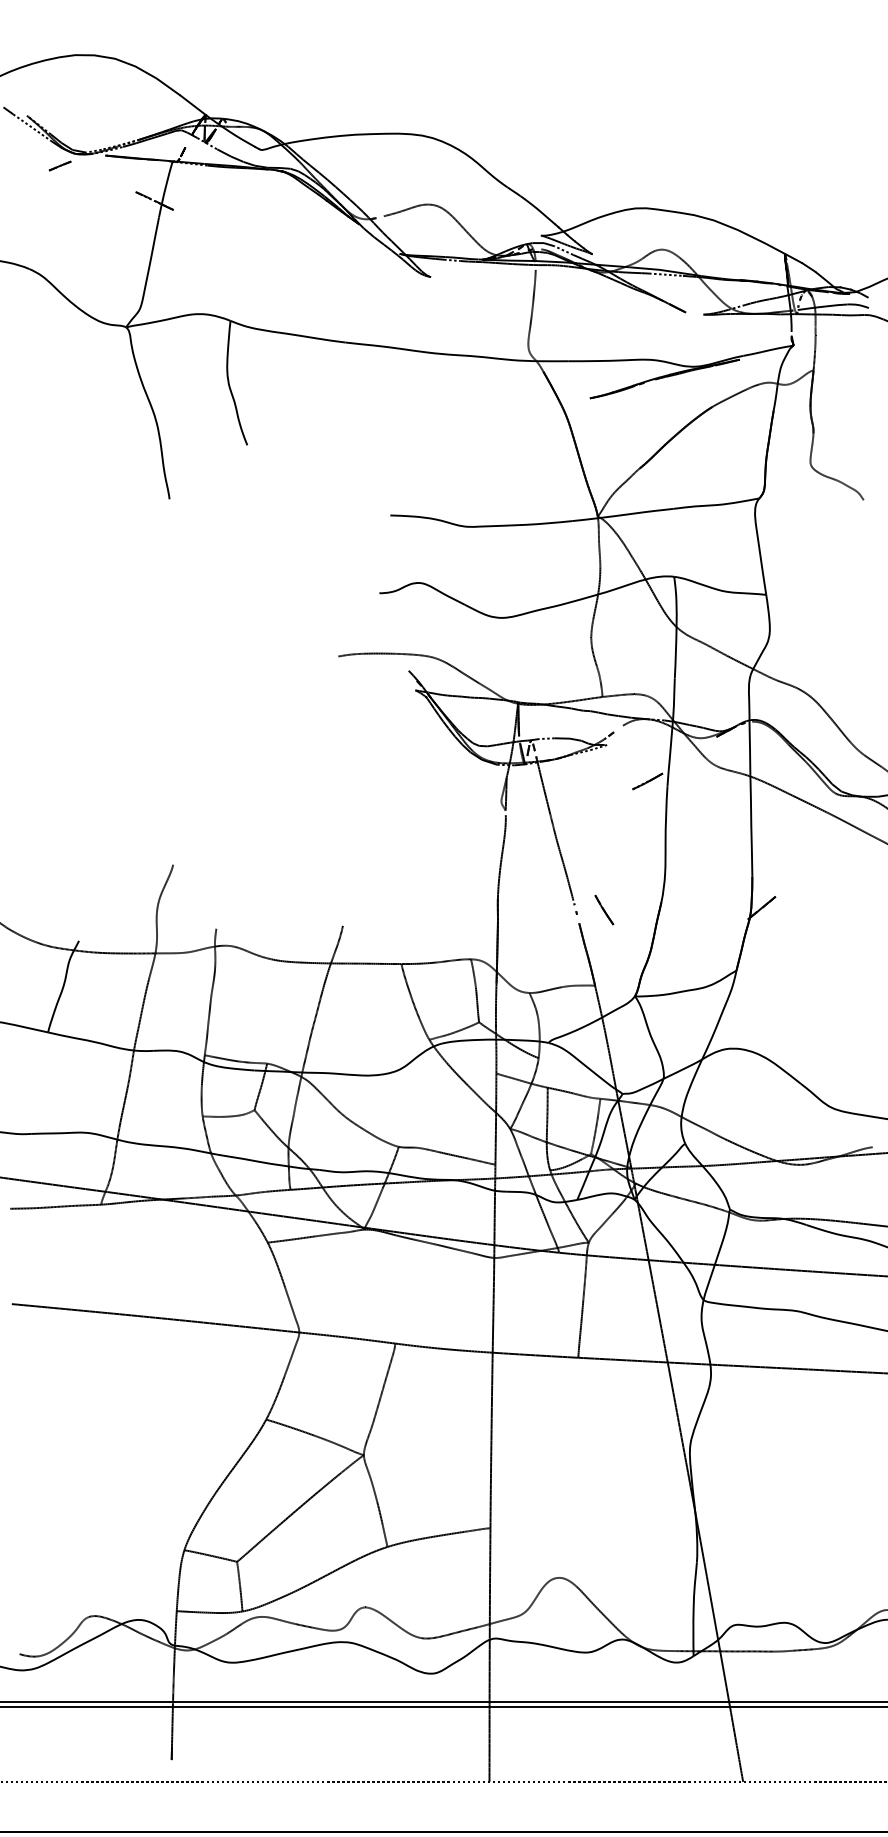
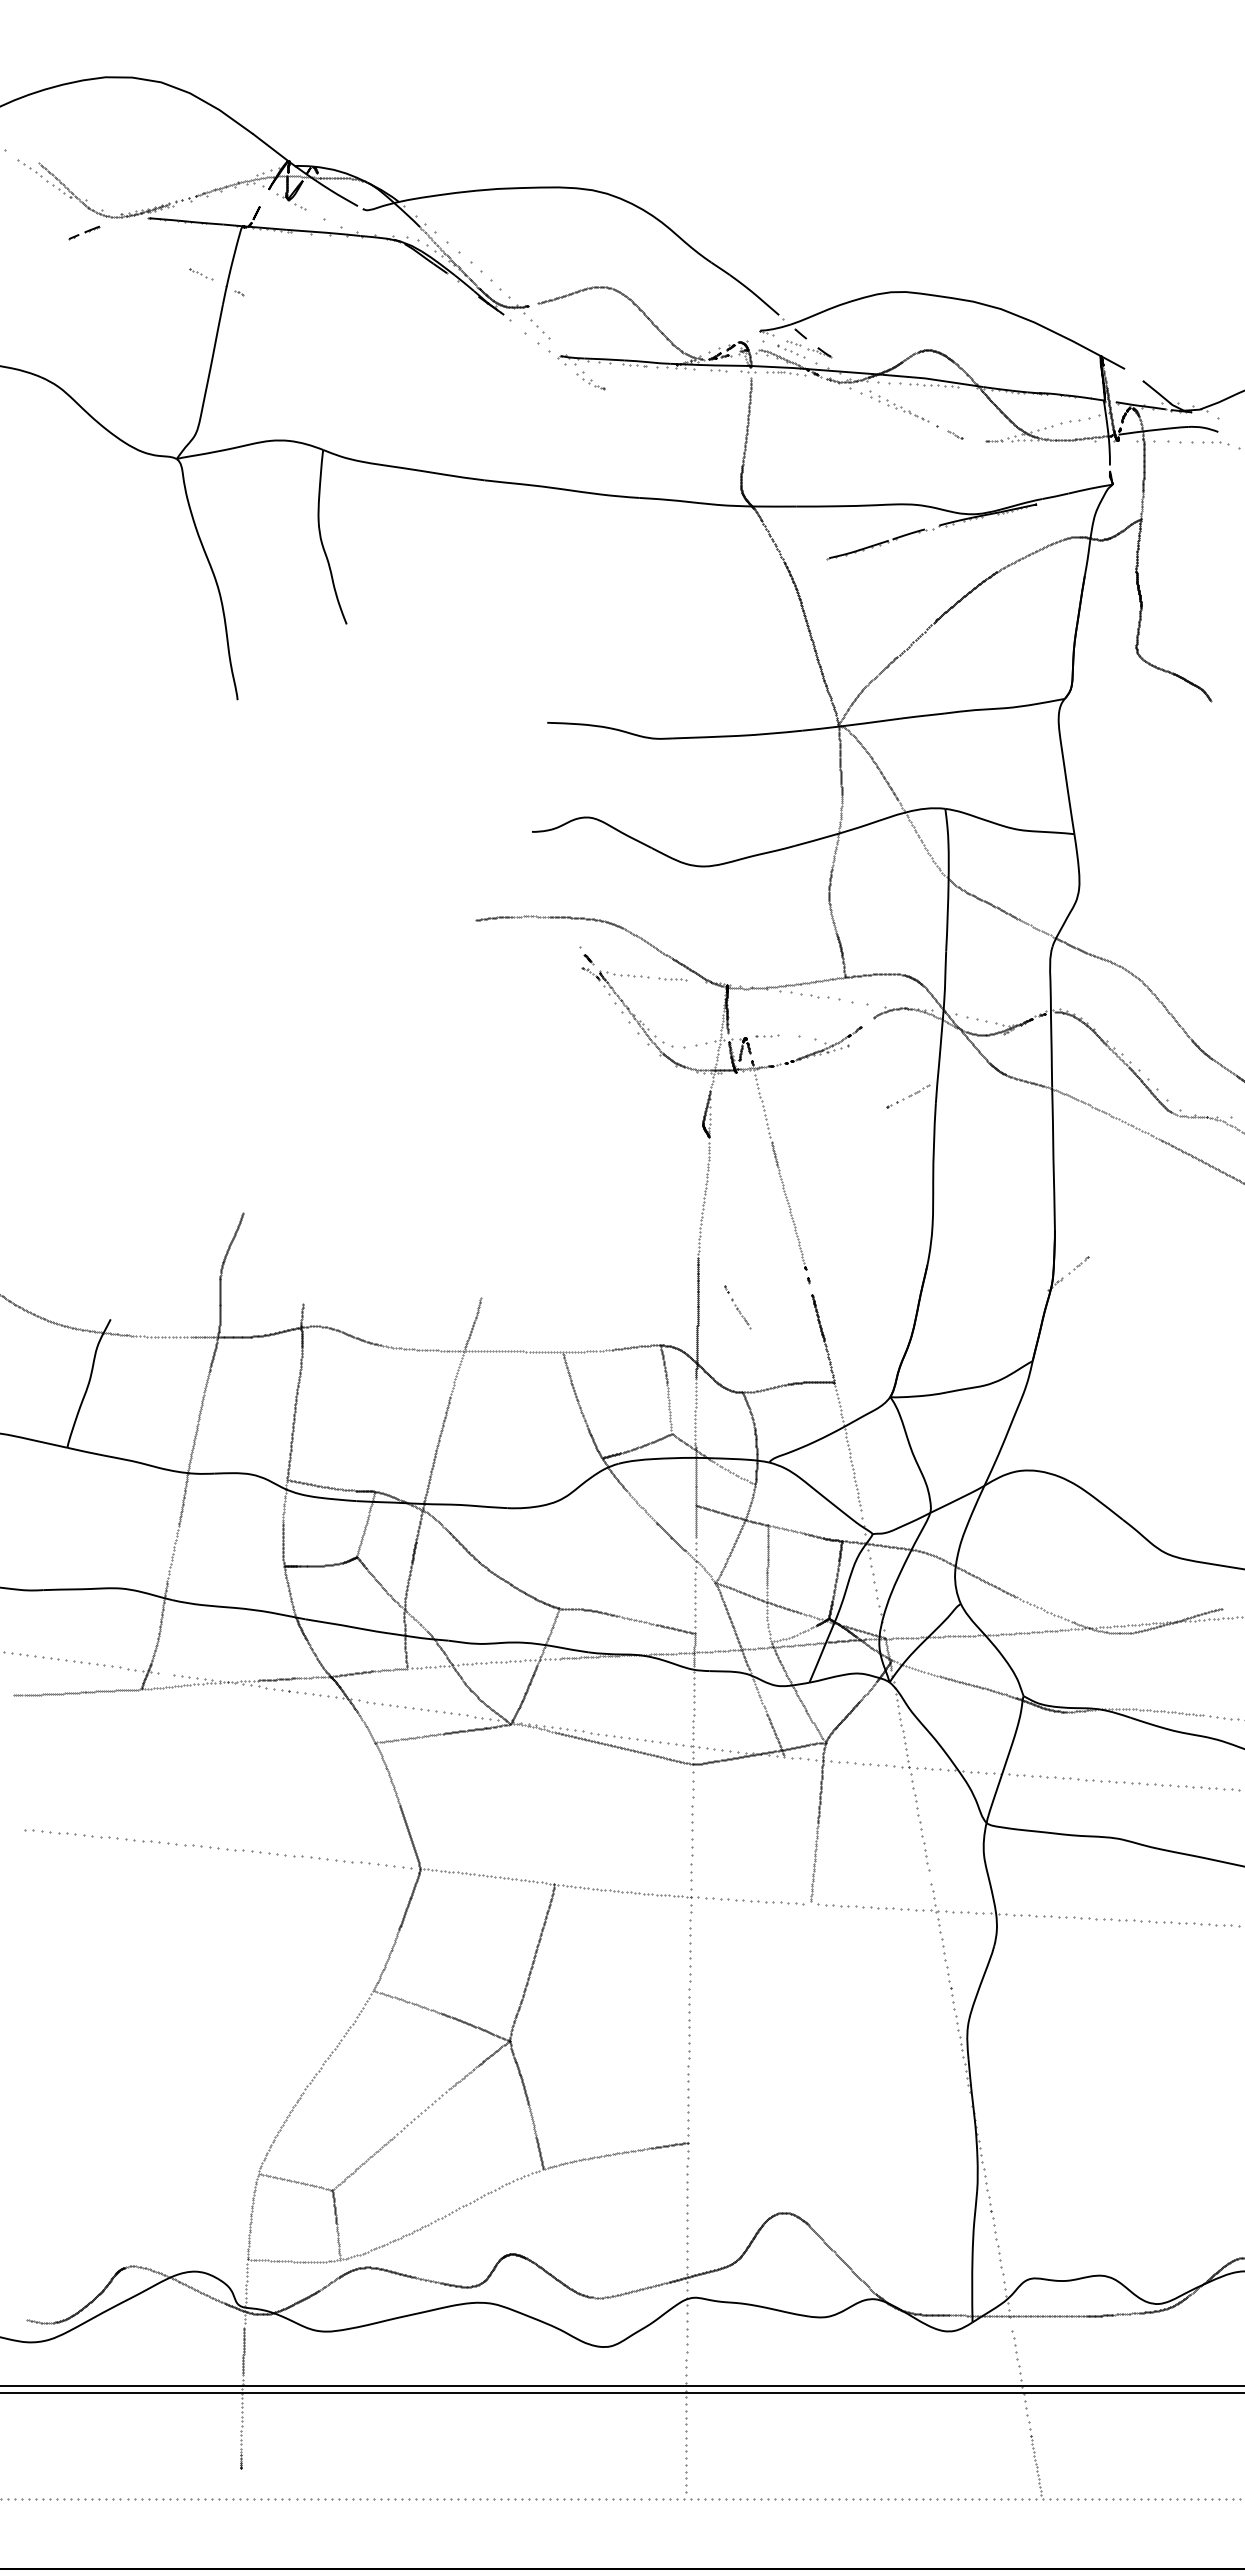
line: (38, 125) -> (54, 175), removed
line: (150, 199) -> (210, 279), removed
part: (604, 910) -> (737, 1307), moved

